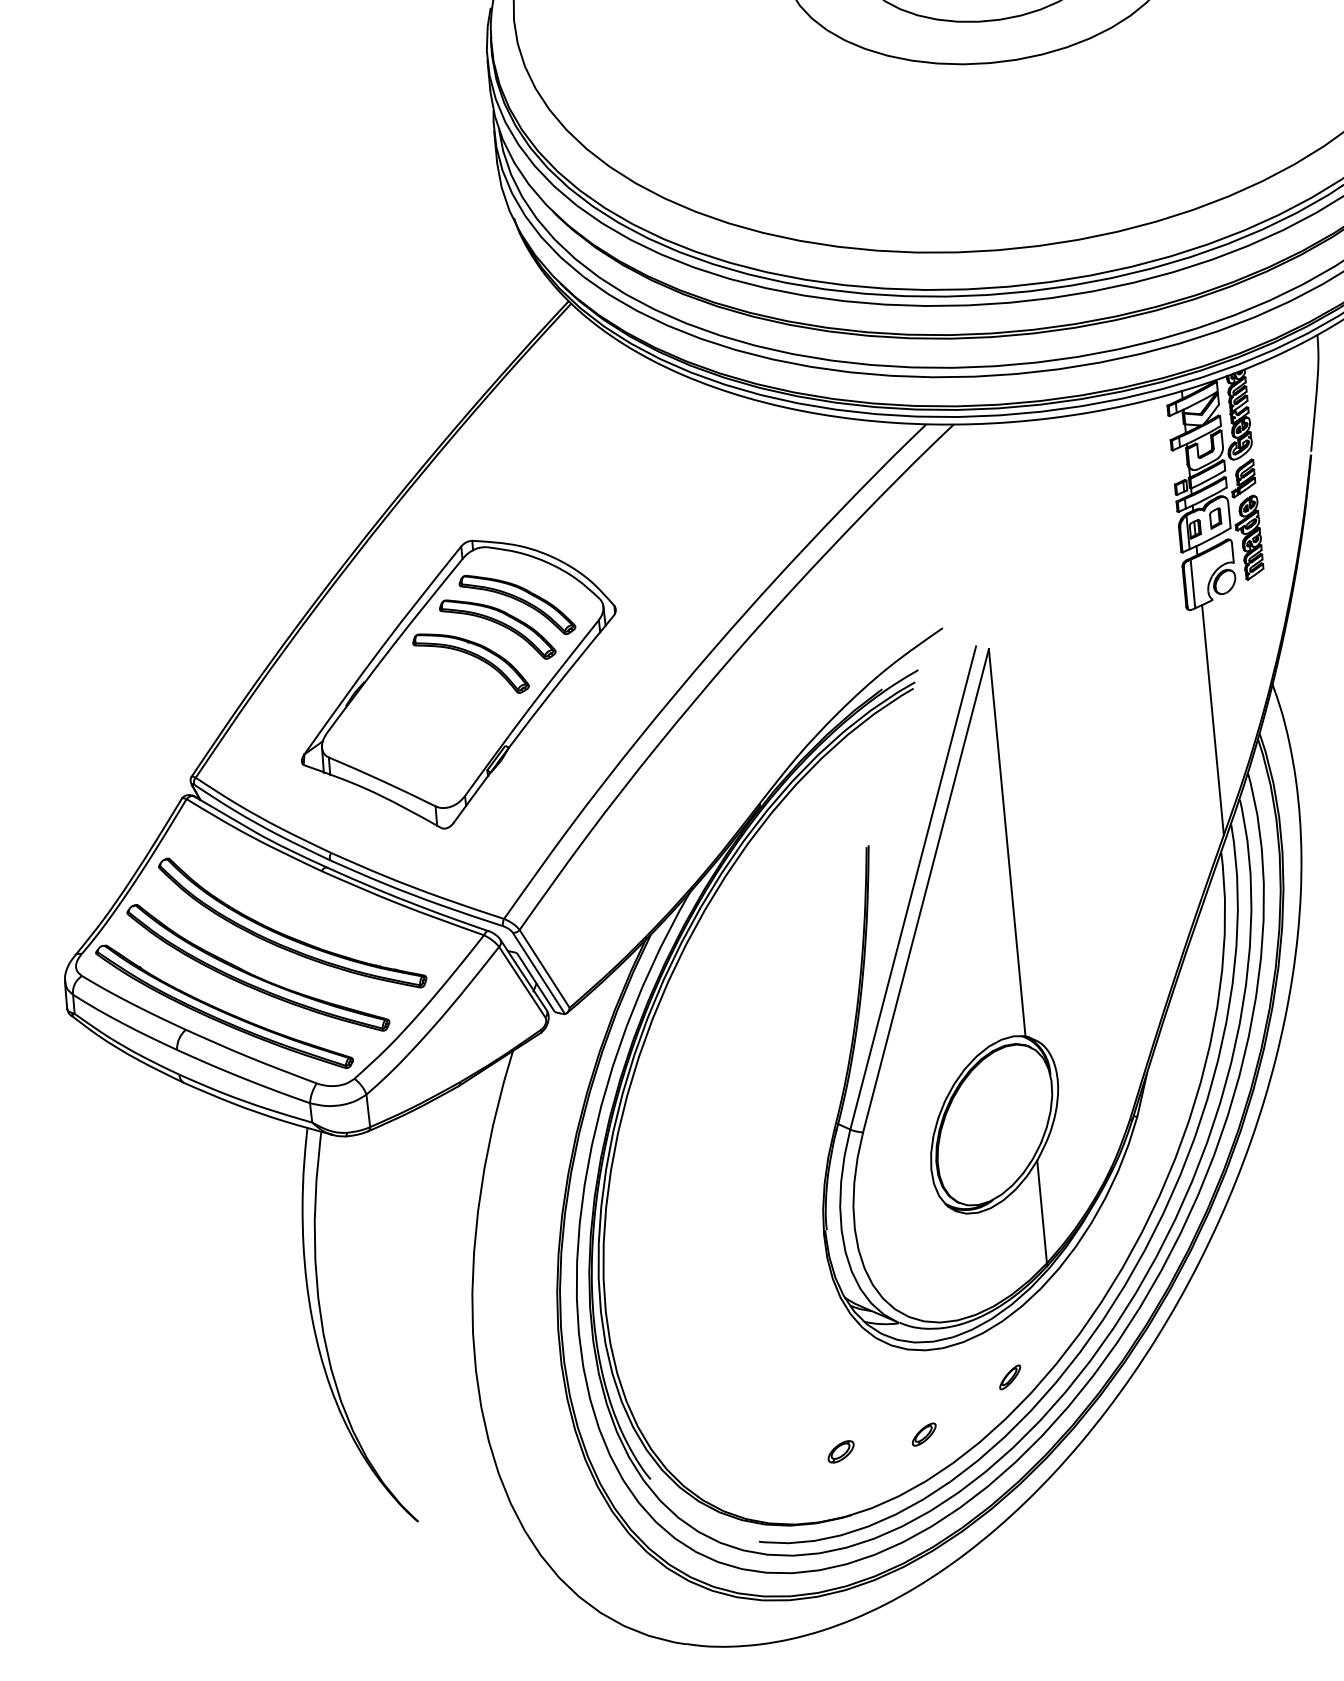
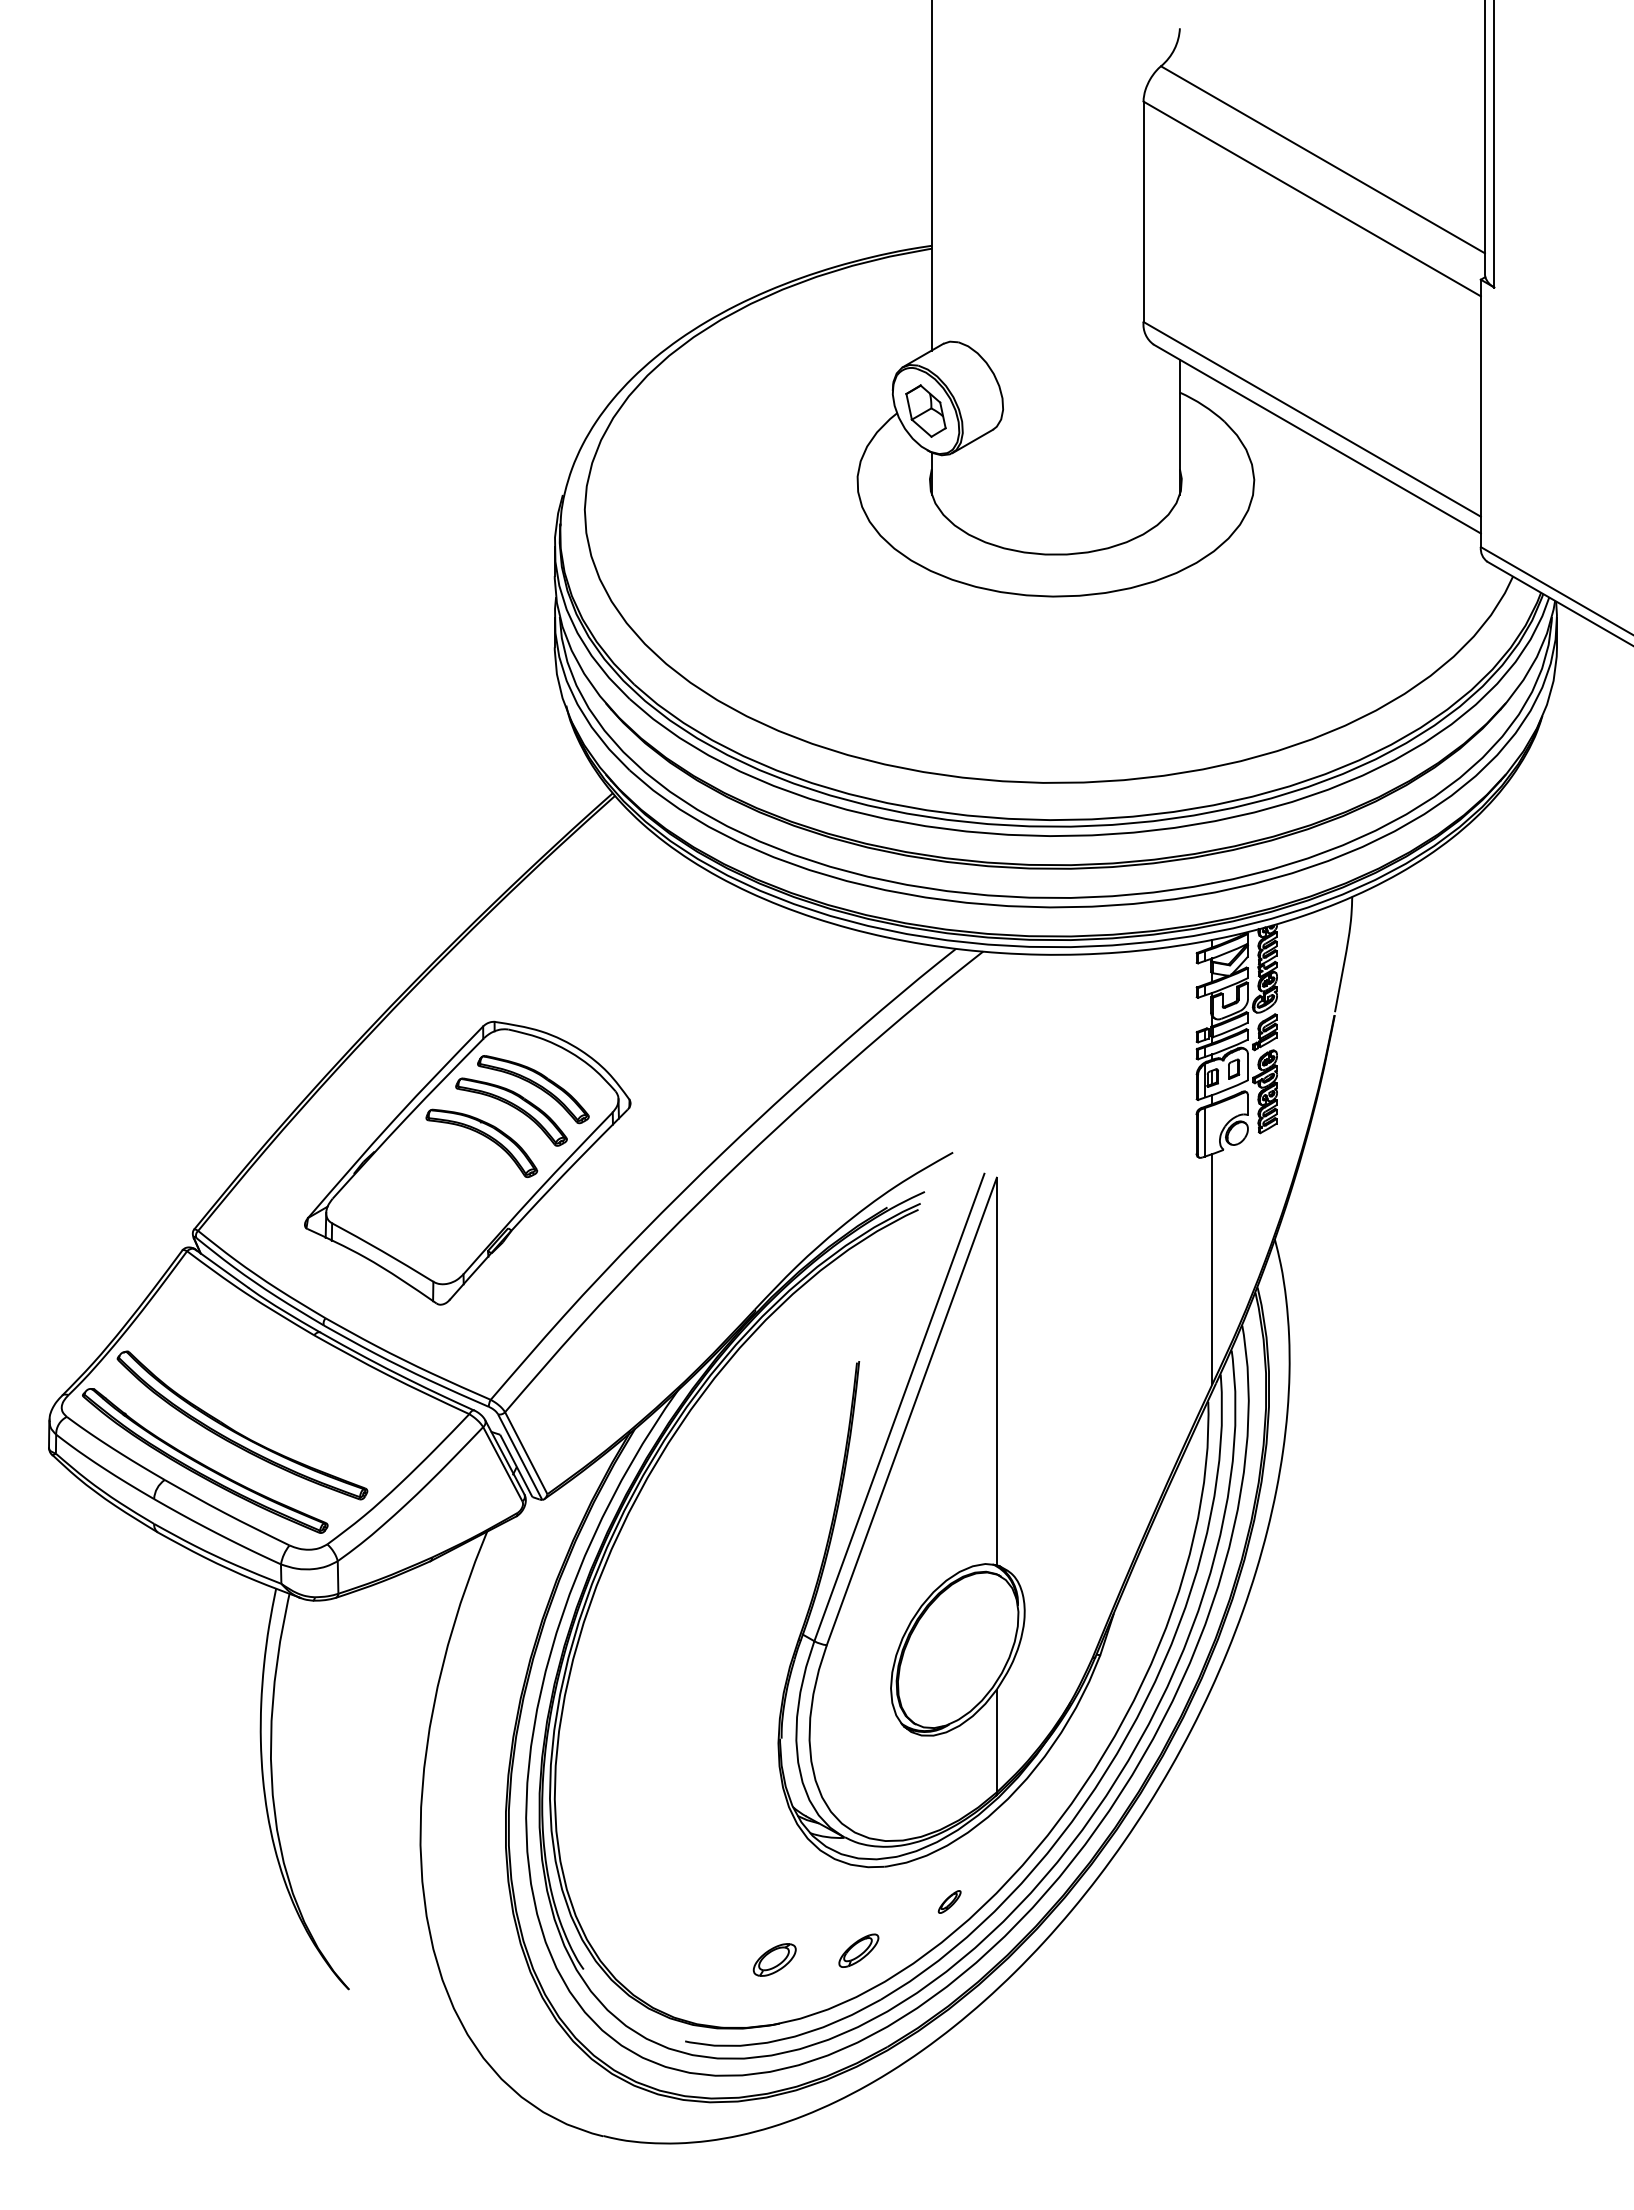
part: (287, 935) -> (274, 1395), removed
part: (924, 1434) -> (859, 1950), size x1.6
part: (841, 1451) -> (775, 1959), size x1.6

